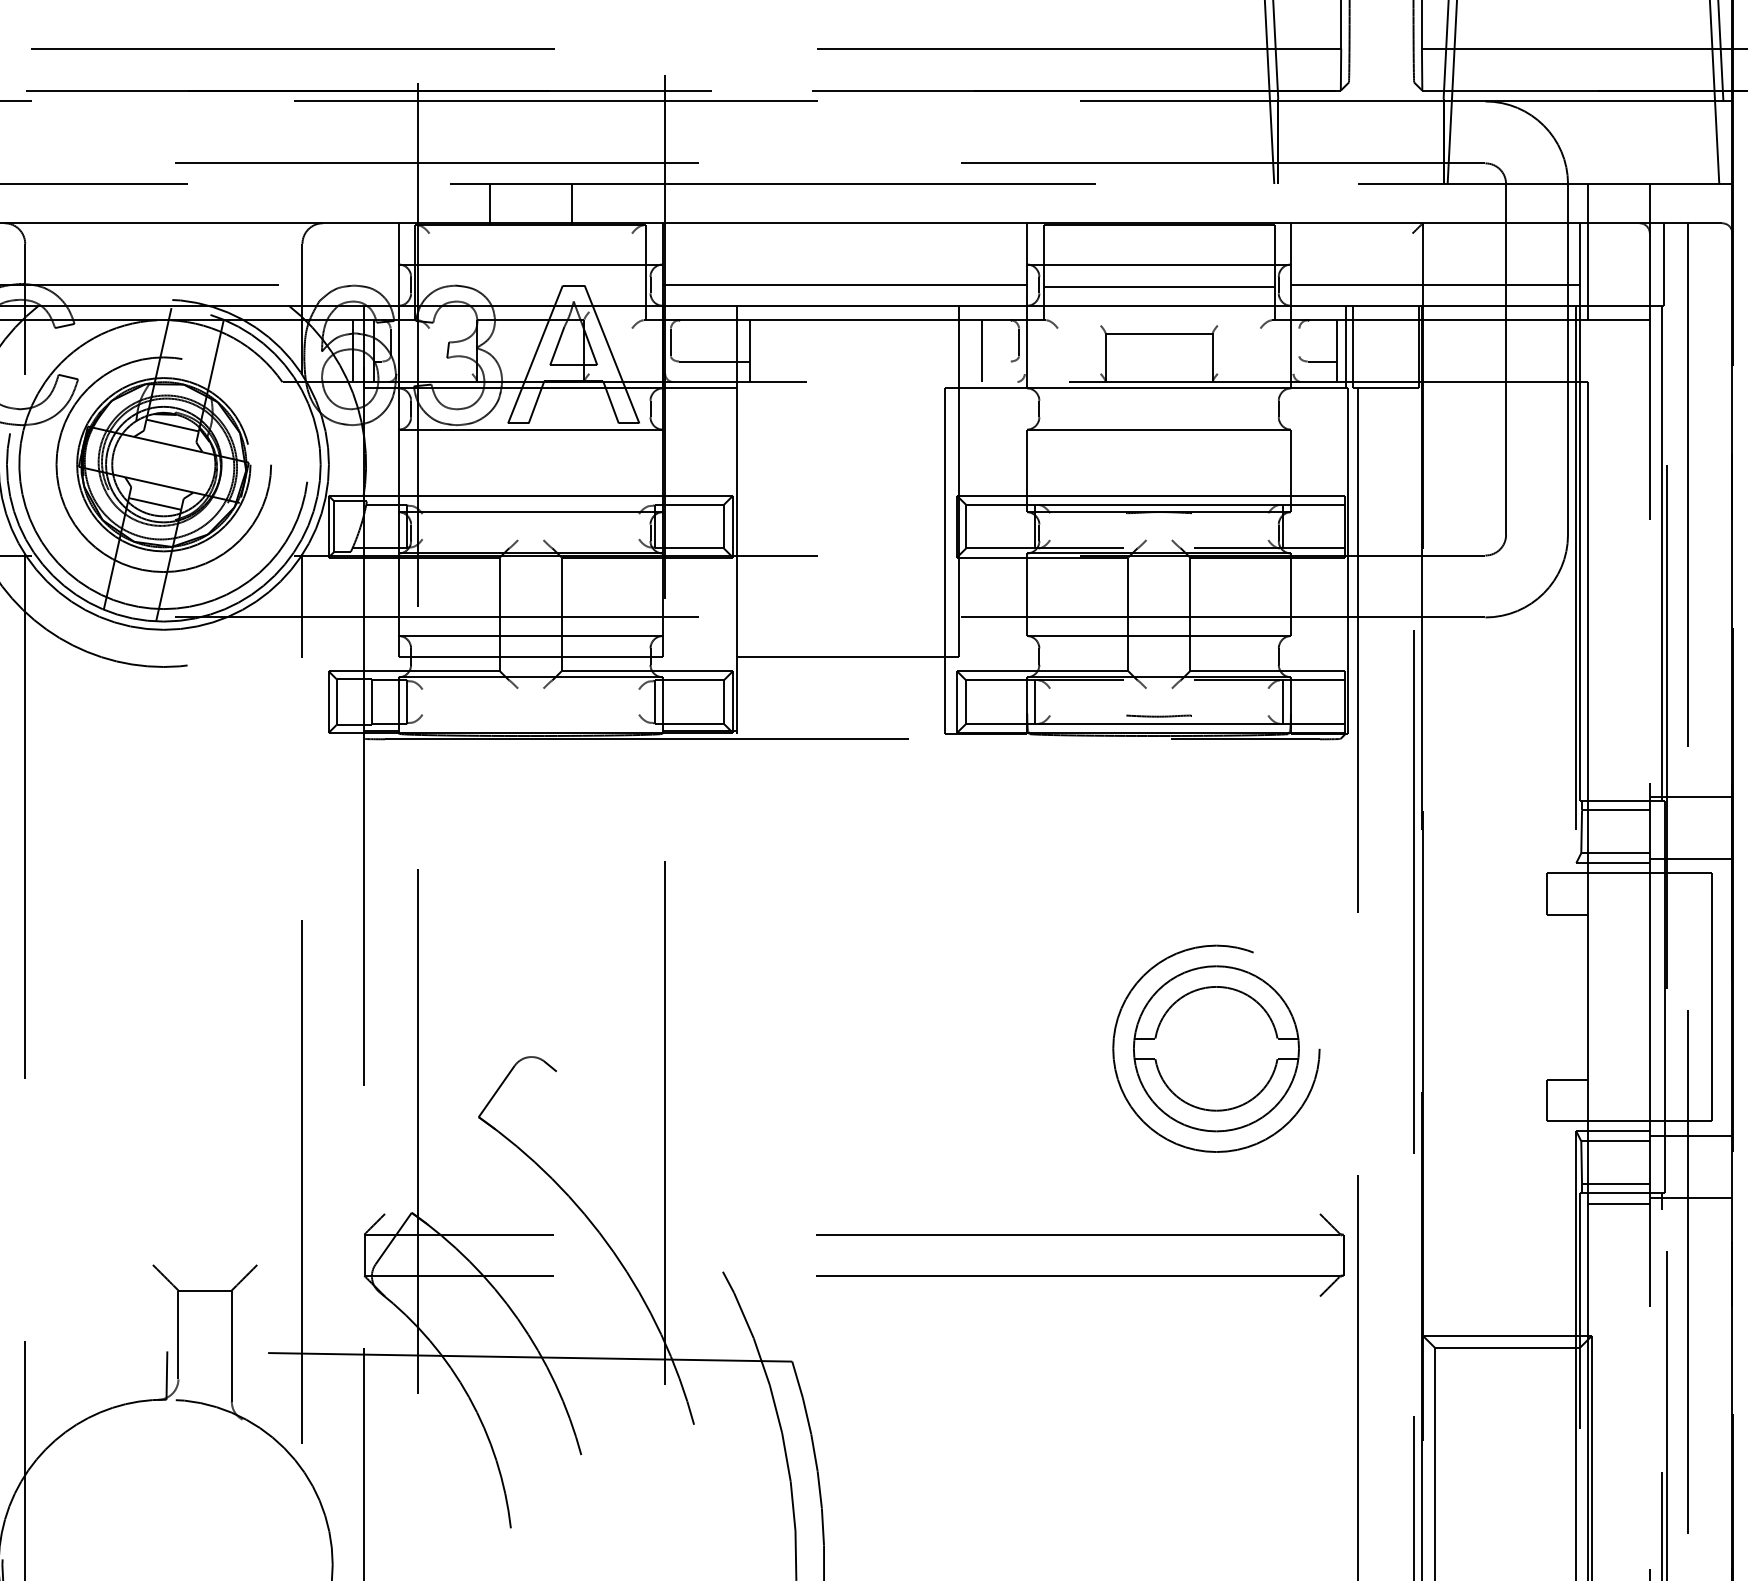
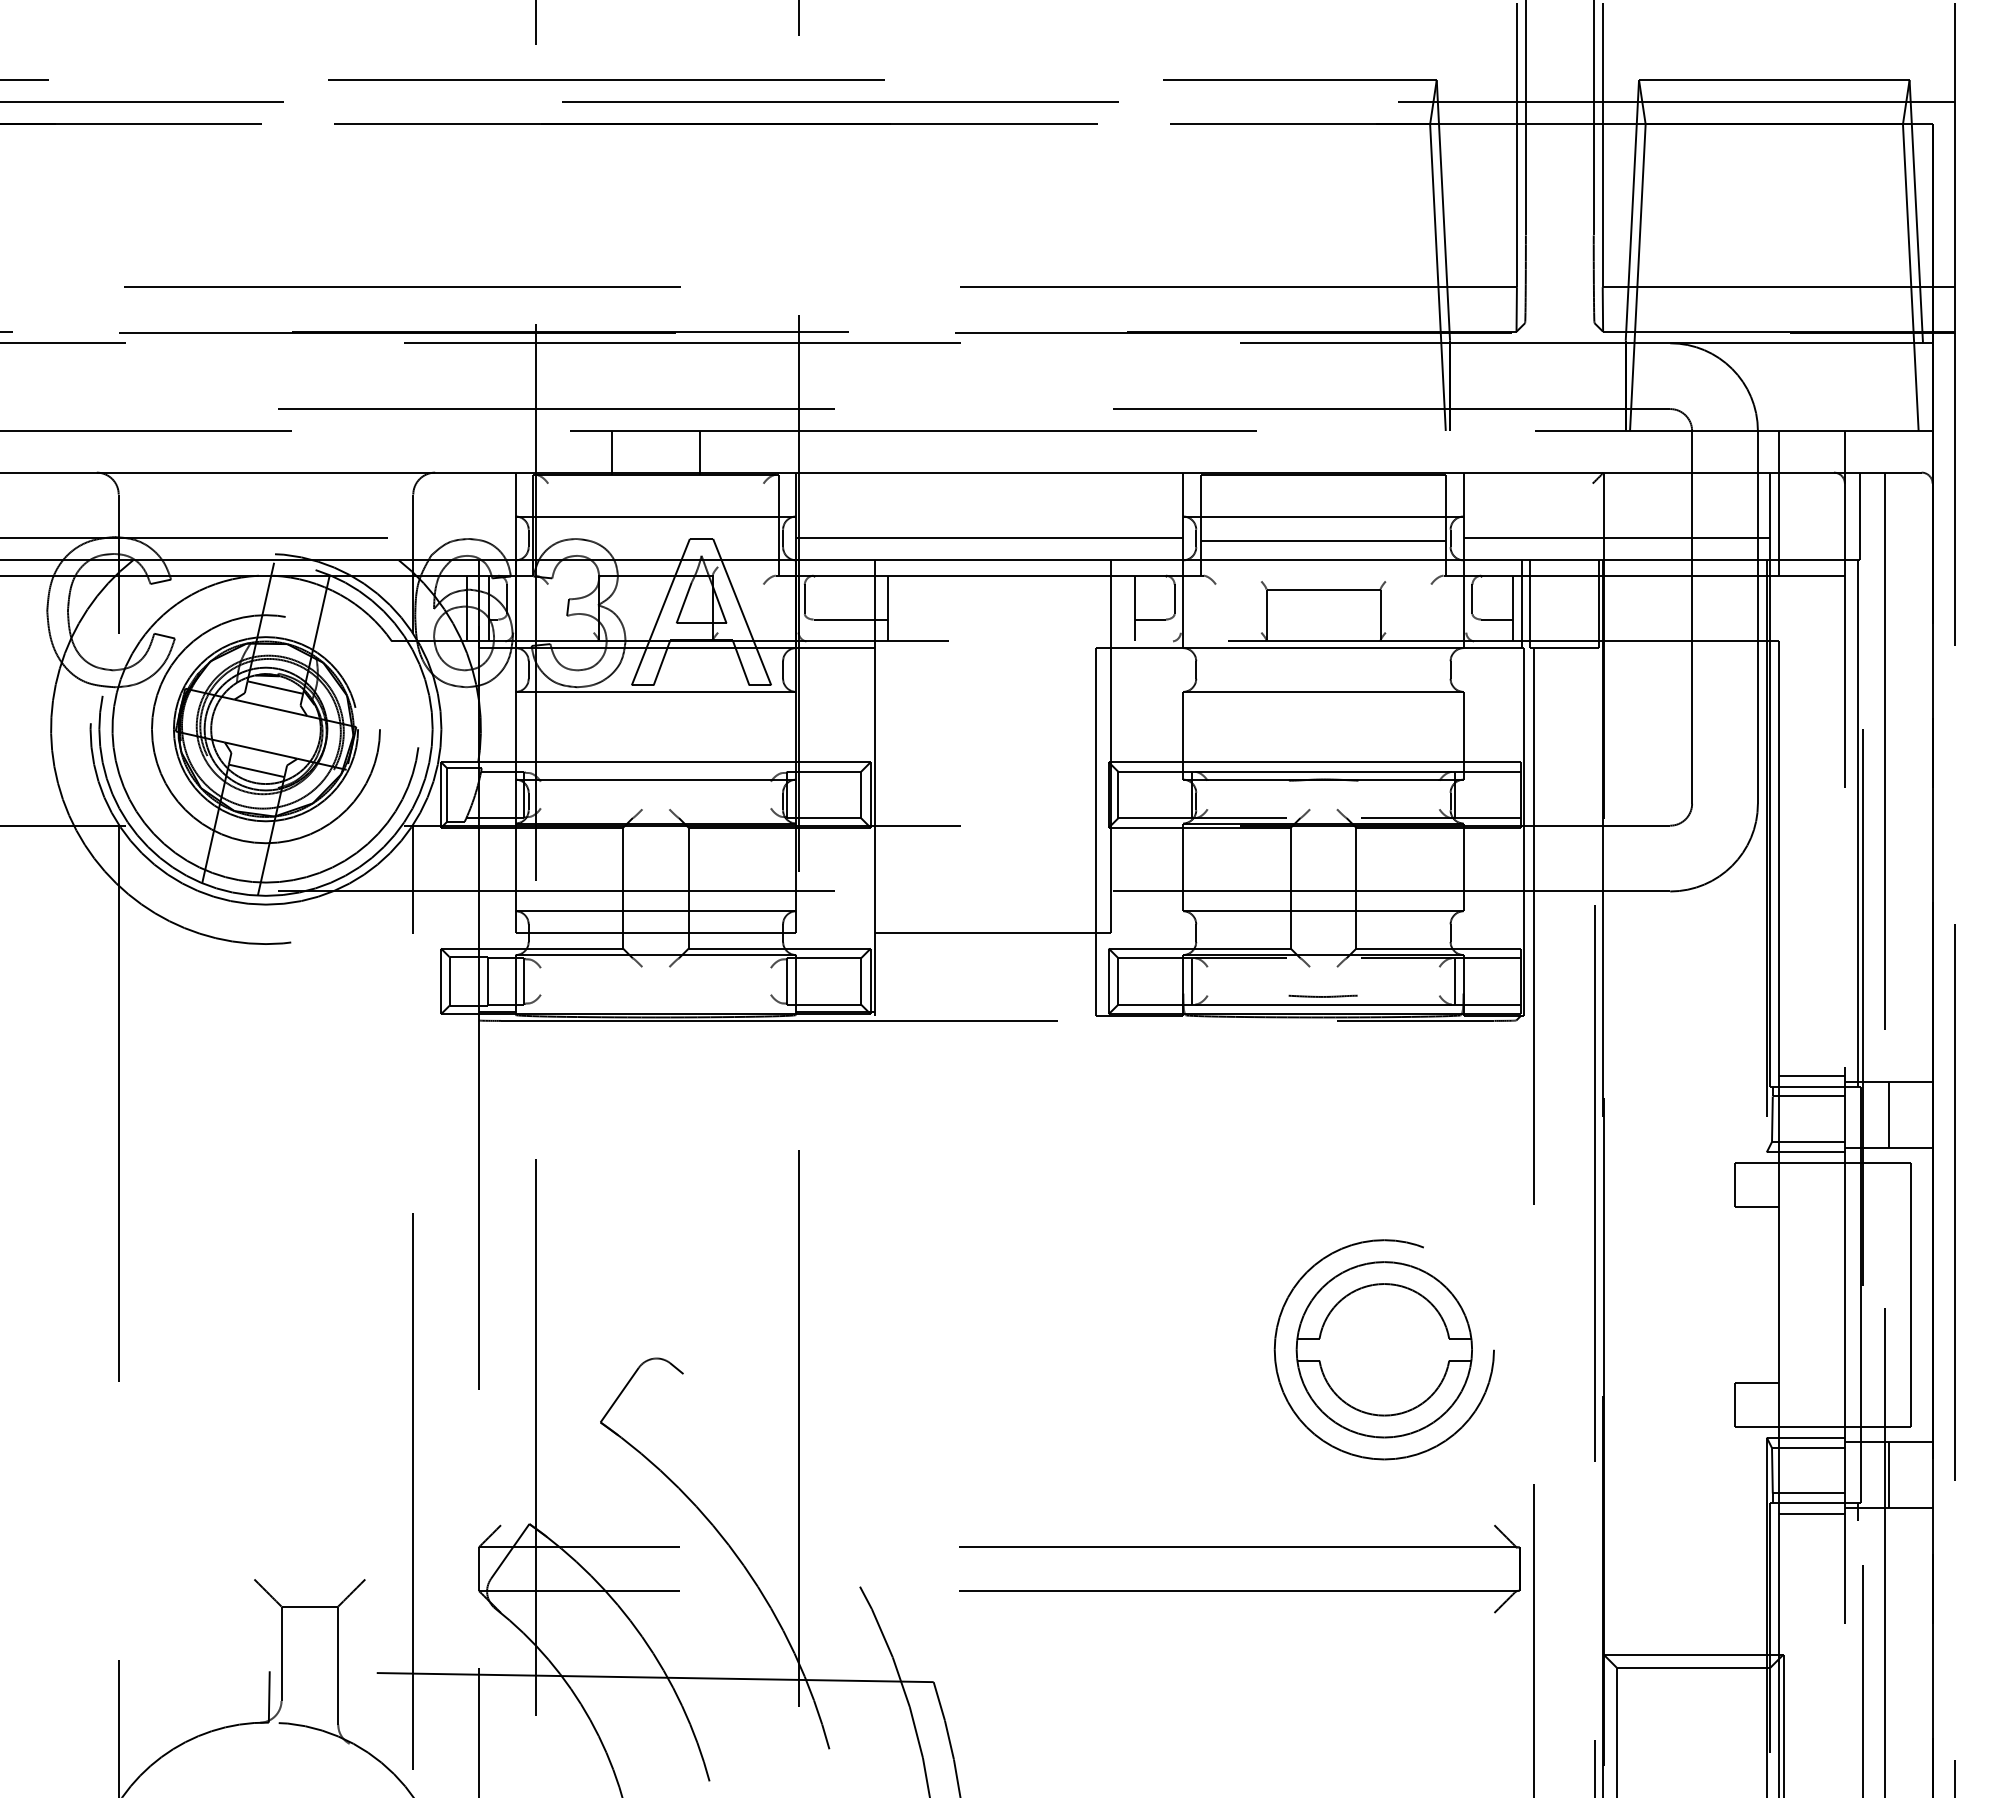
line: (1299, 342) -> (1472, 599), added
line: (995, 361) -> (1149, 619), added
line: (1618, 790) -> (1811, 1075), added
line: (1690, 827) -> (1888, 1114), added
line: (1690, 1166) -> (1888, 1474), added

